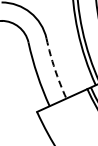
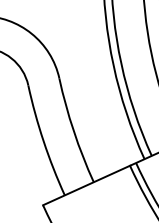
arc: (54, 69) -> (73, 131), dashed -> solid

